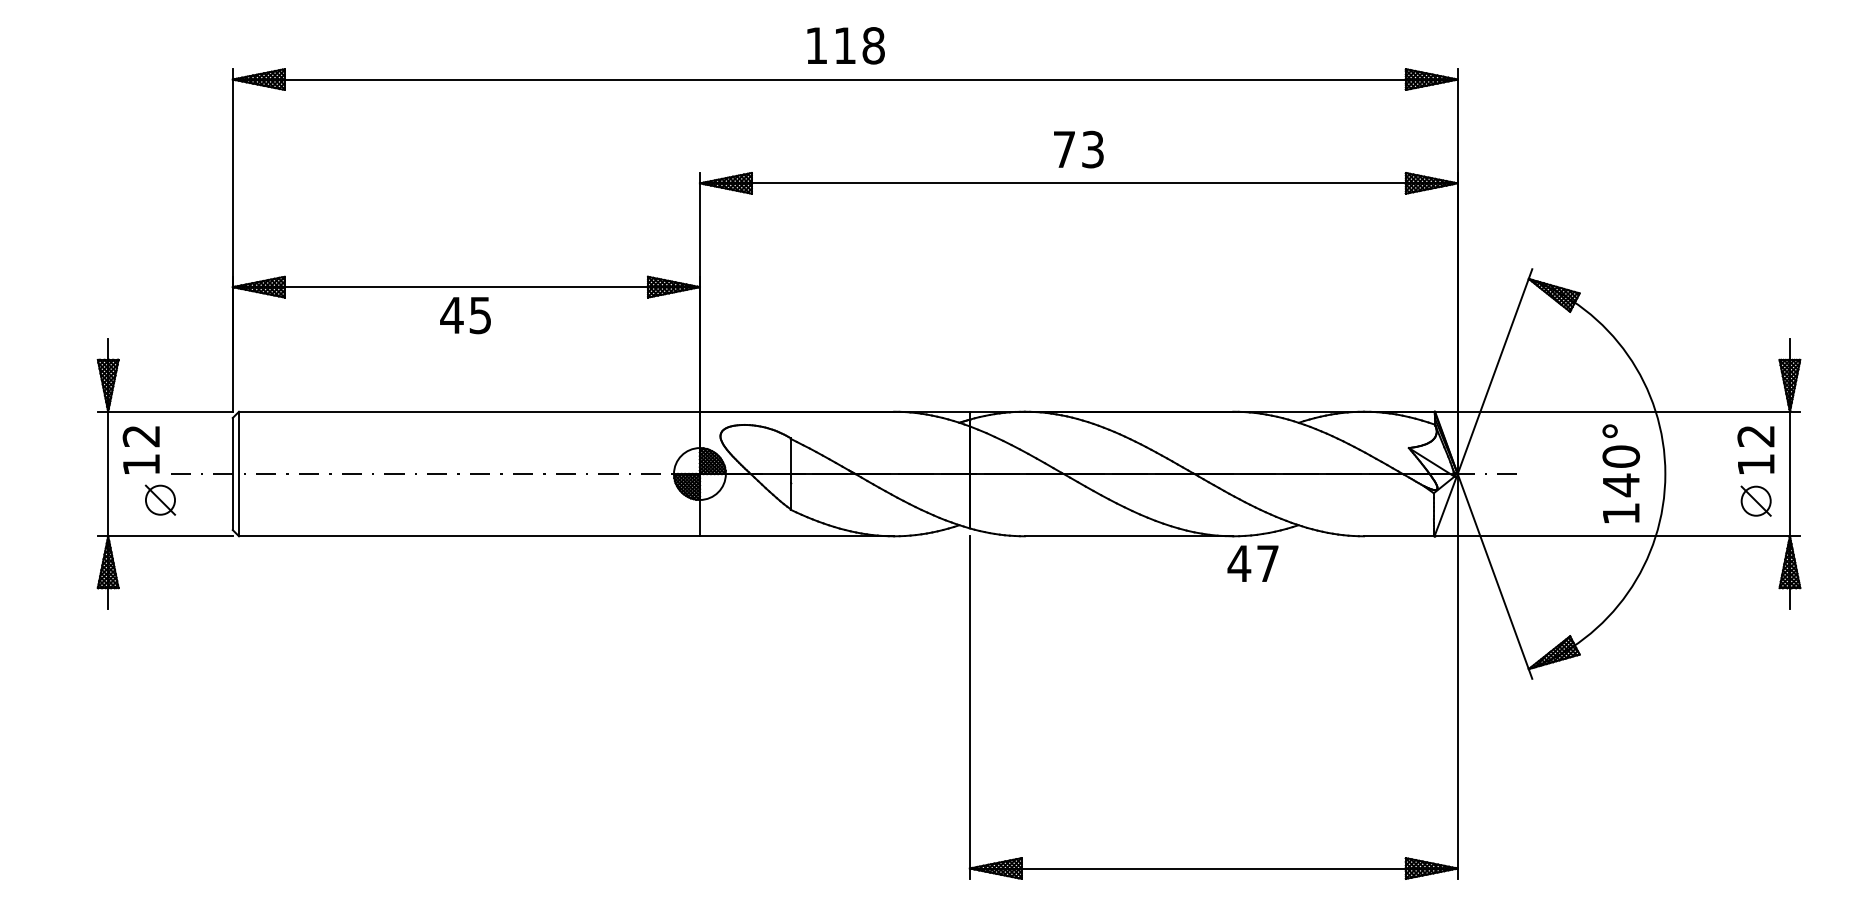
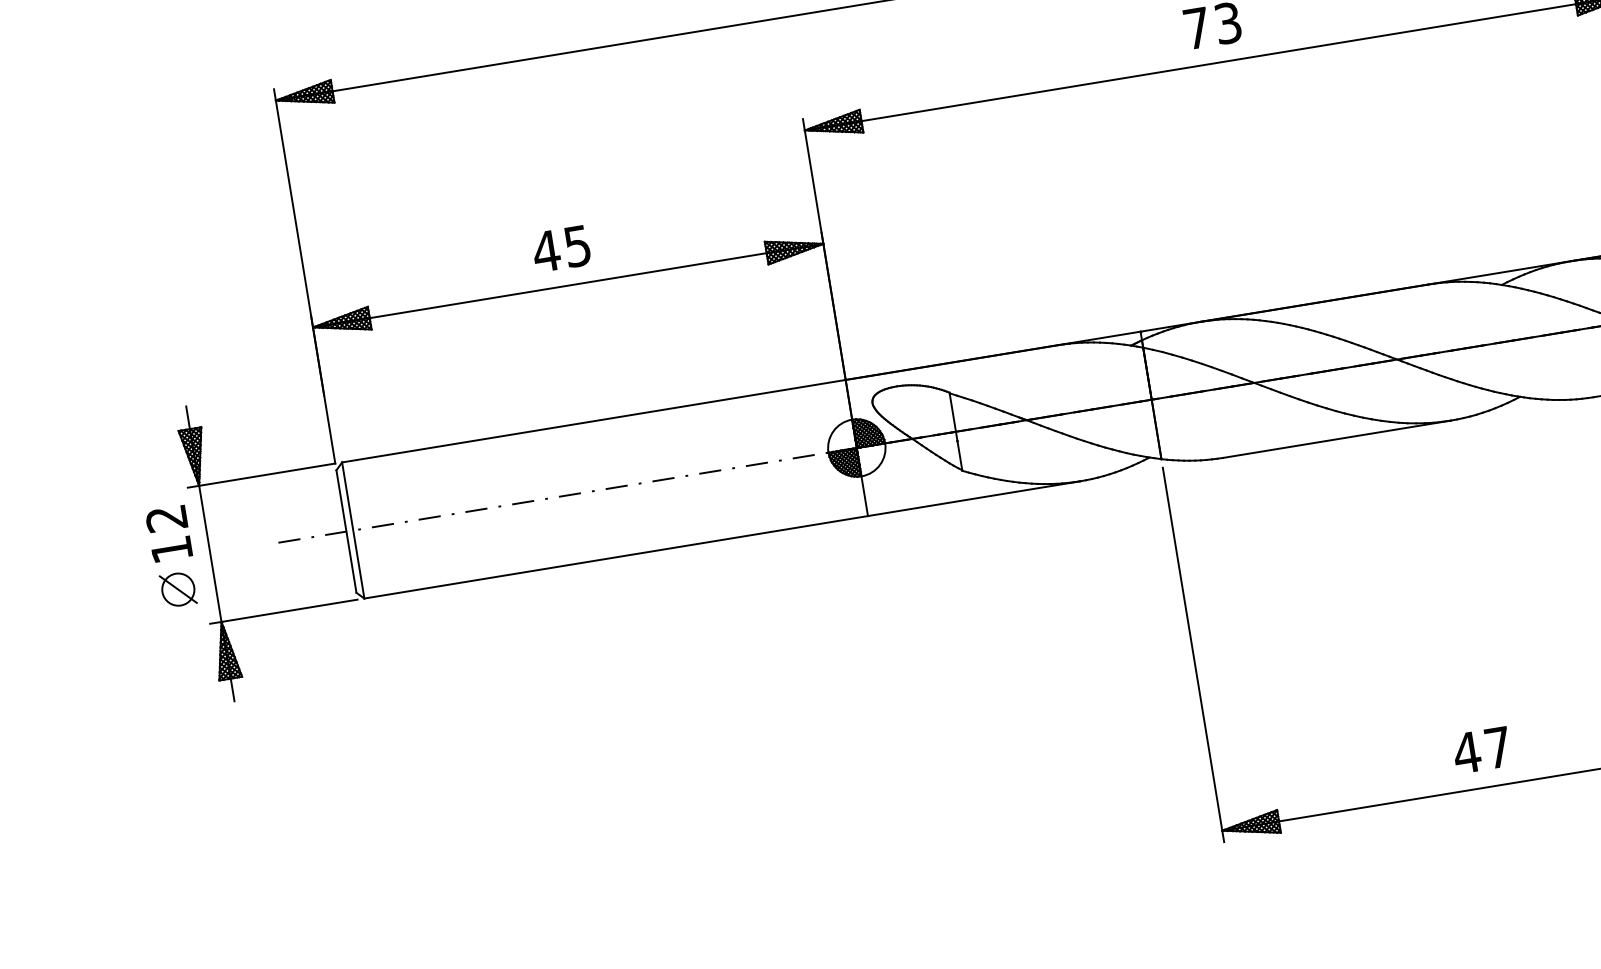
text: (465, 315) -> (561, 249), moved
text: (140, 449) -> (168, 533), moved
part: (160, 499) -> (178, 588), moved
text: (1252, 563) -> (1481, 750), moved

